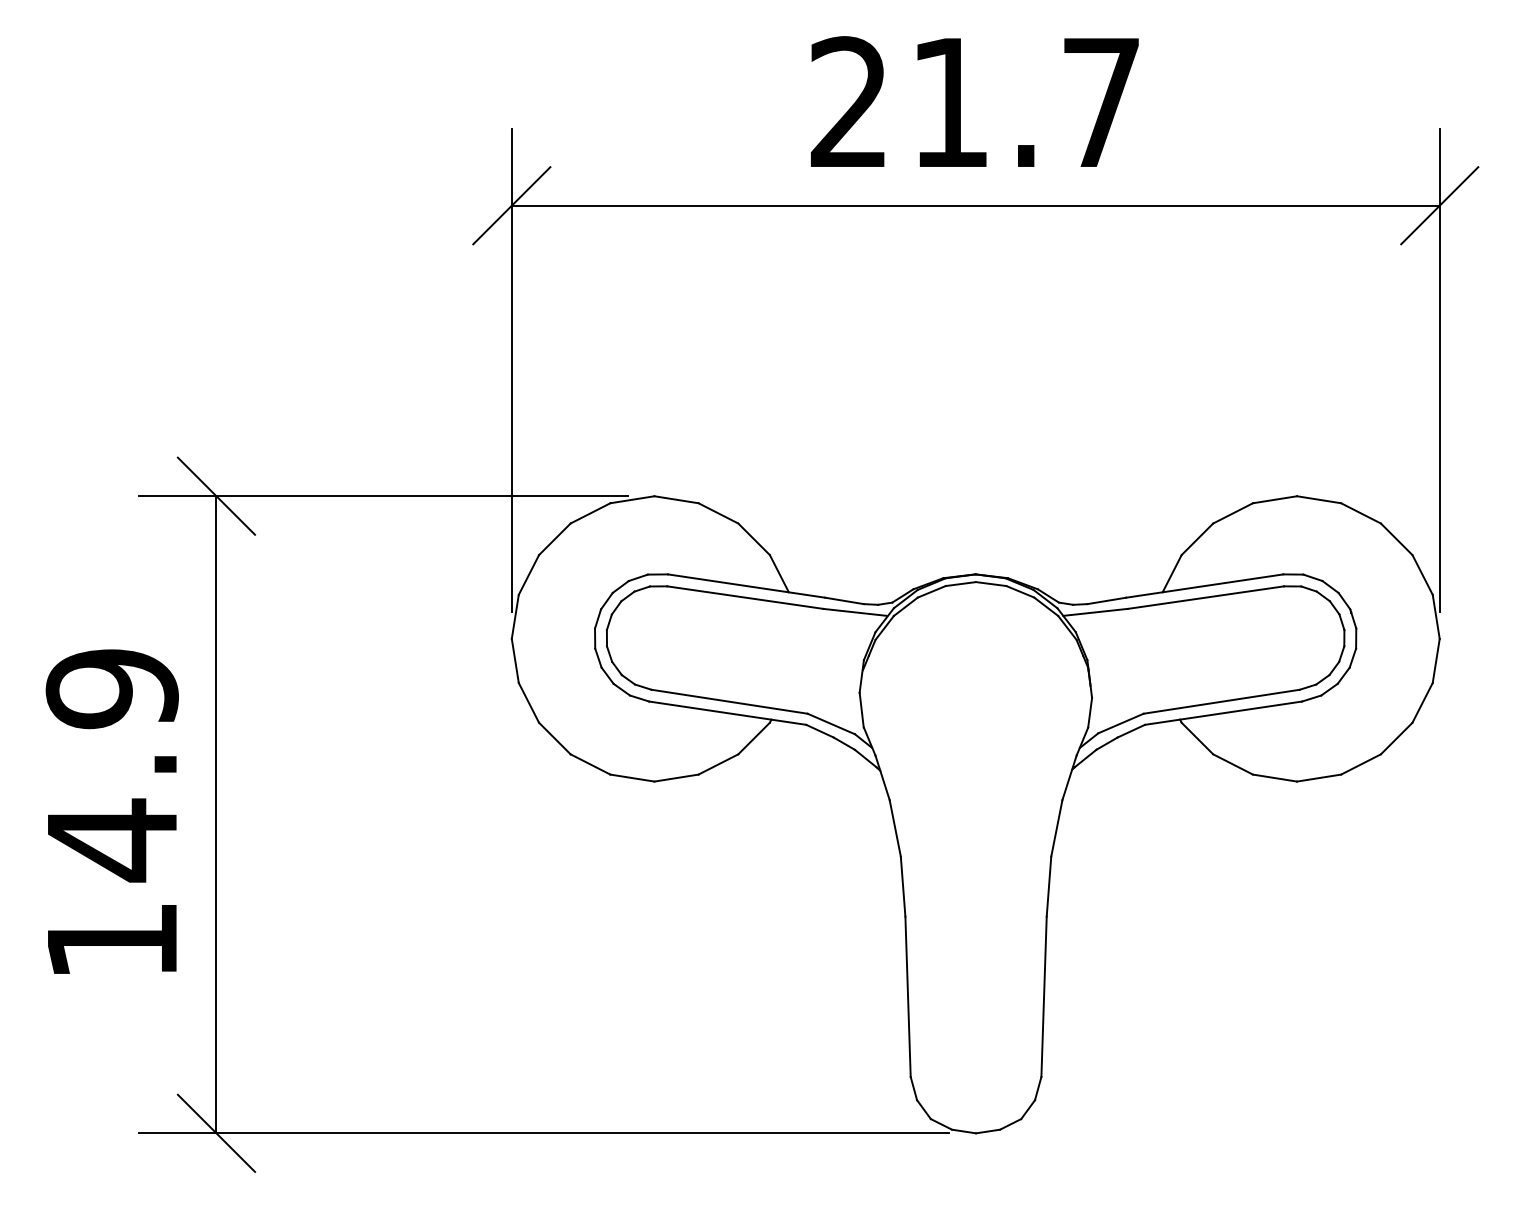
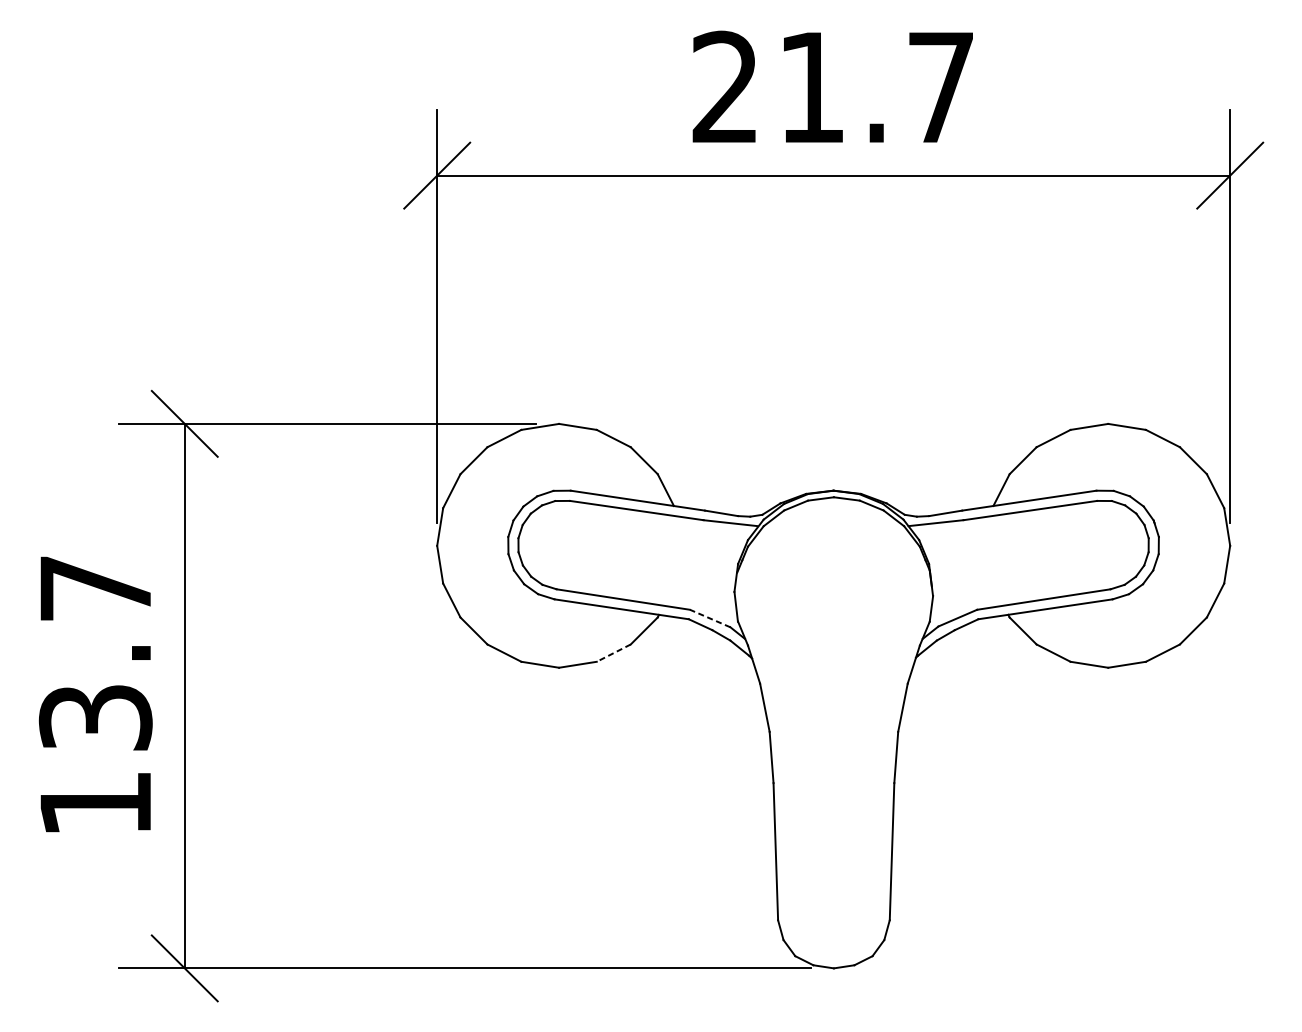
line: (831, 723) -> (710, 618), solid -> dashed
line: (718, 764) -> (613, 653), solid -> dashed
text: (111, 765) -> (95, 654), 14.9 -> 13.7

